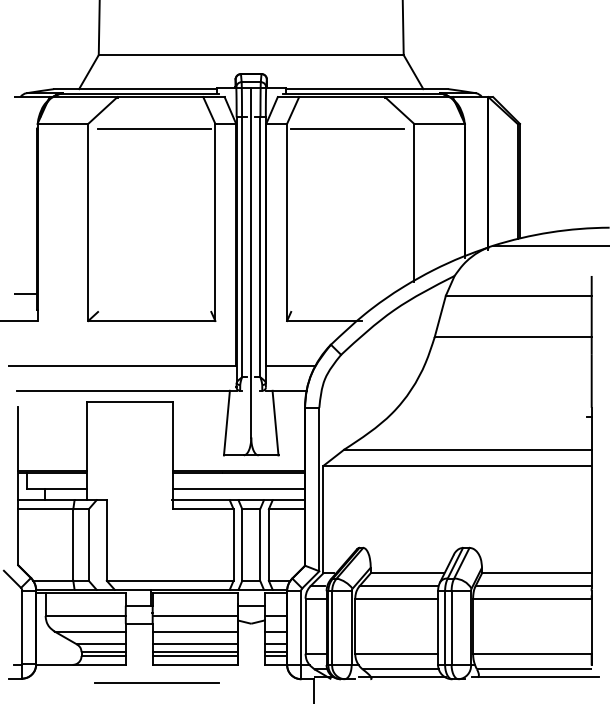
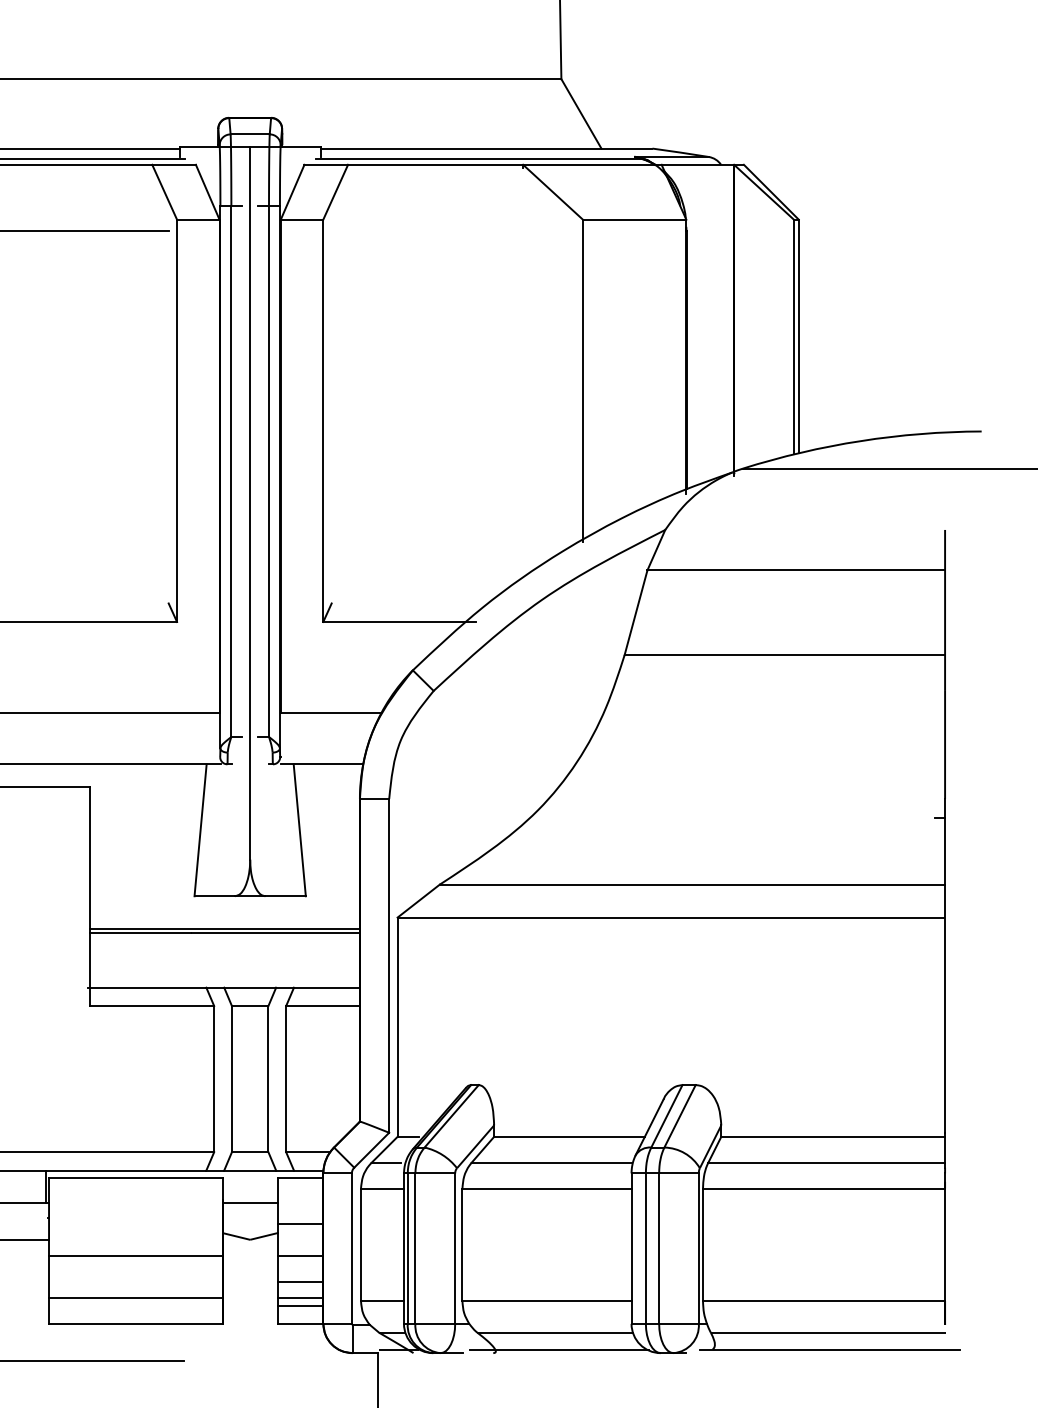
line: (347, 129) -> (446, 231), removed
line: (238, 489) -> (224, 965), removed
line: (194, 616) -> (134, 1225), removed
line: (194, 644) -> (134, 1282), removed
line: (194, 655) -> (134, 1304), removed

